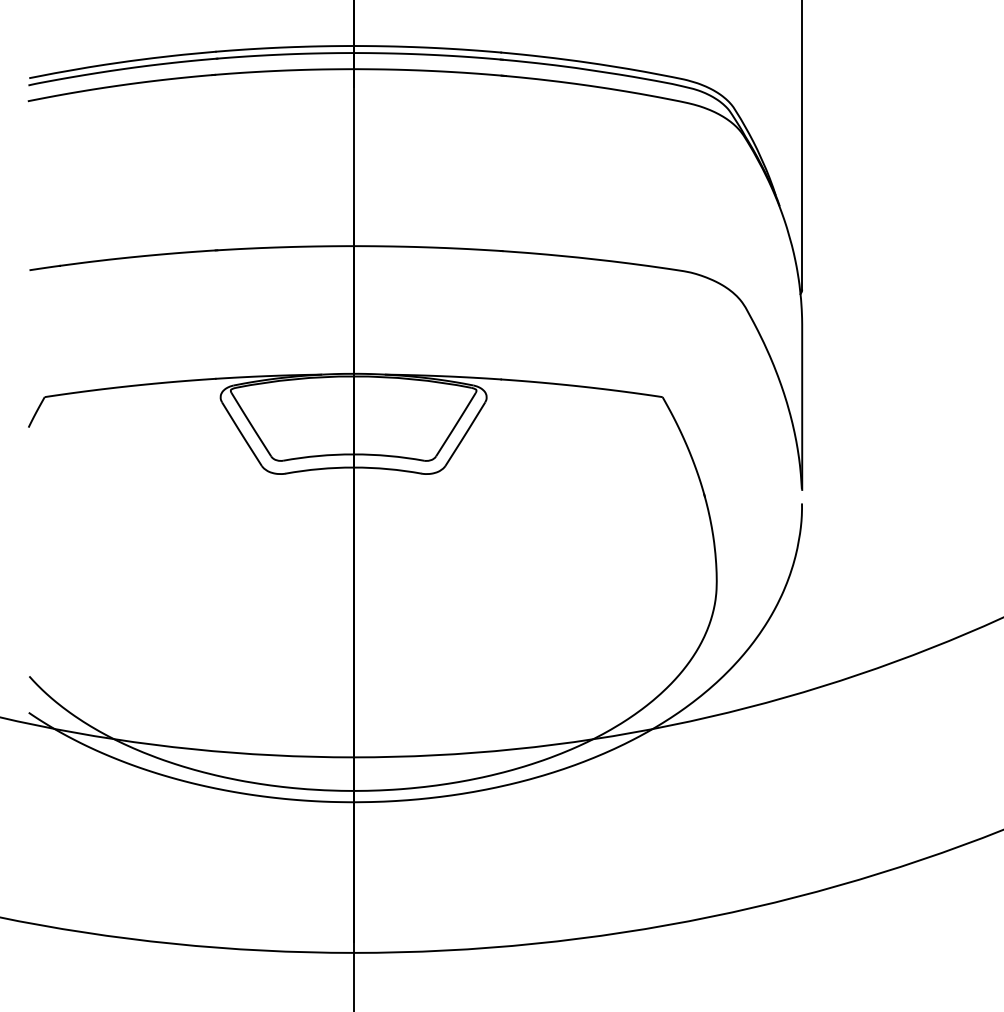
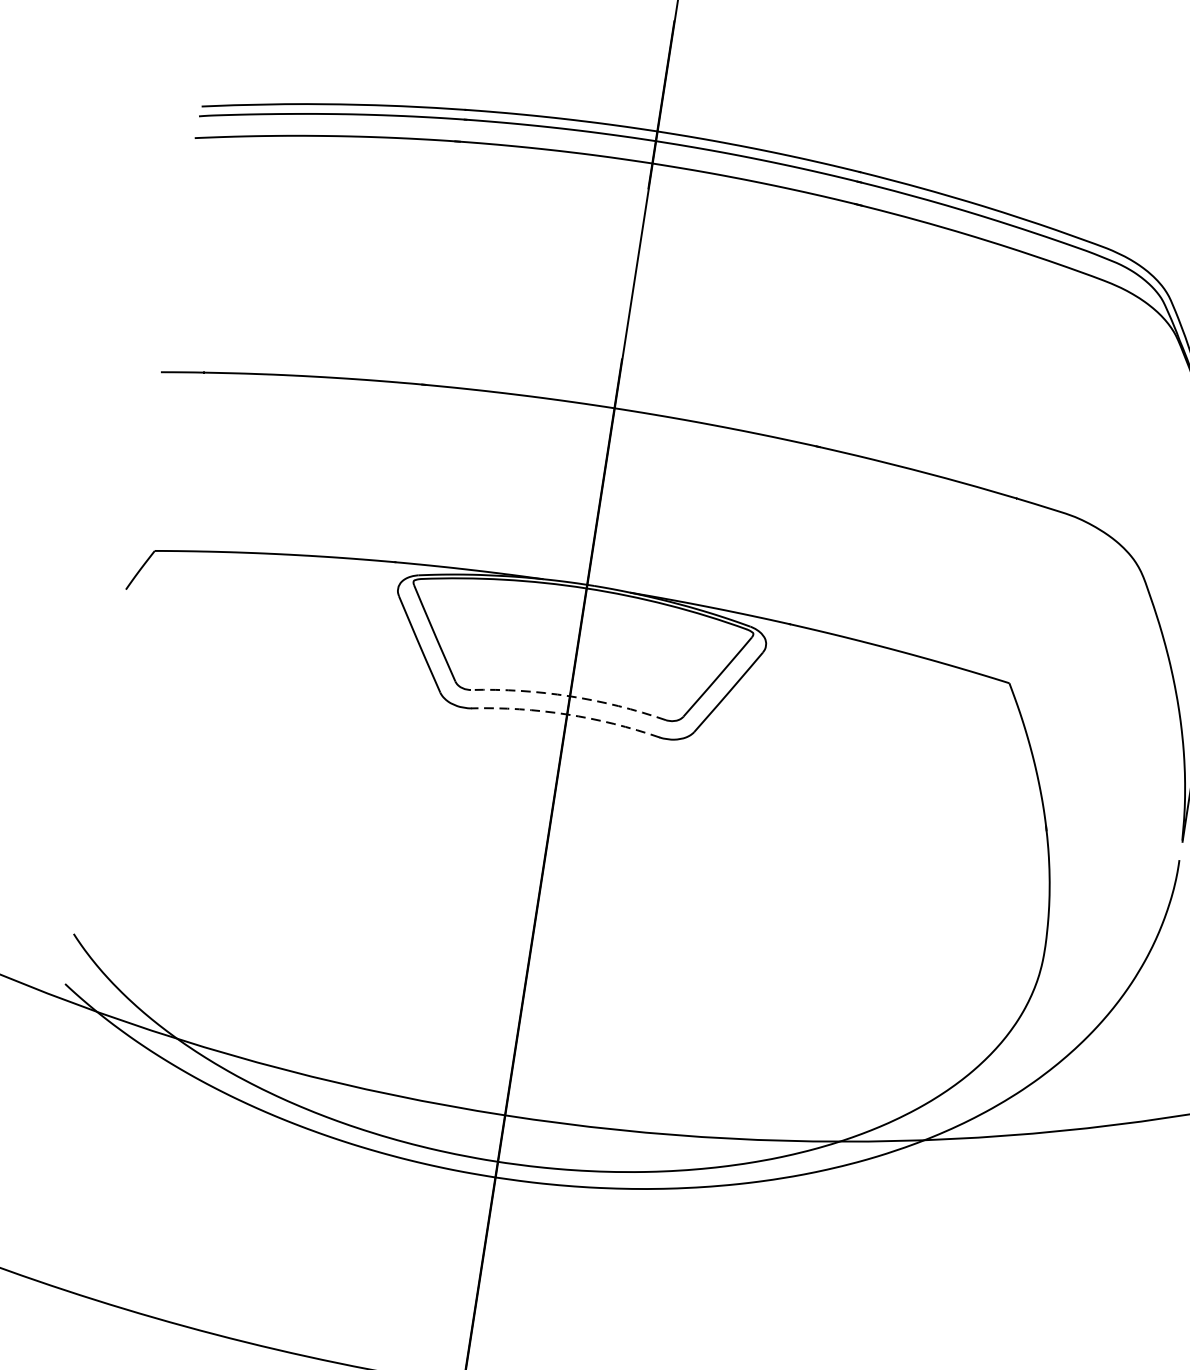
arc: (353, 454) -> (569, 696), solid -> dashed
arc: (353, 467) -> (566, 714), solid -> dashed

